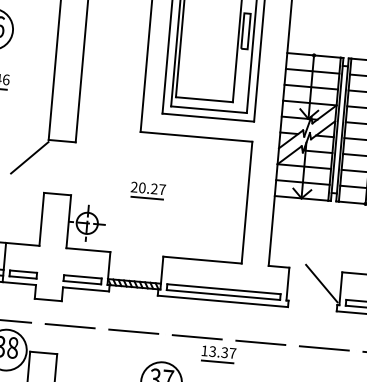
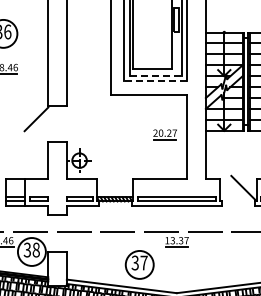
line: (209, 109) -> (156, 75), solid -> dashed
line: (207, 117) -> (155, 81), solid -> dashed
part: (147, 190) -> (164, 134), moved

